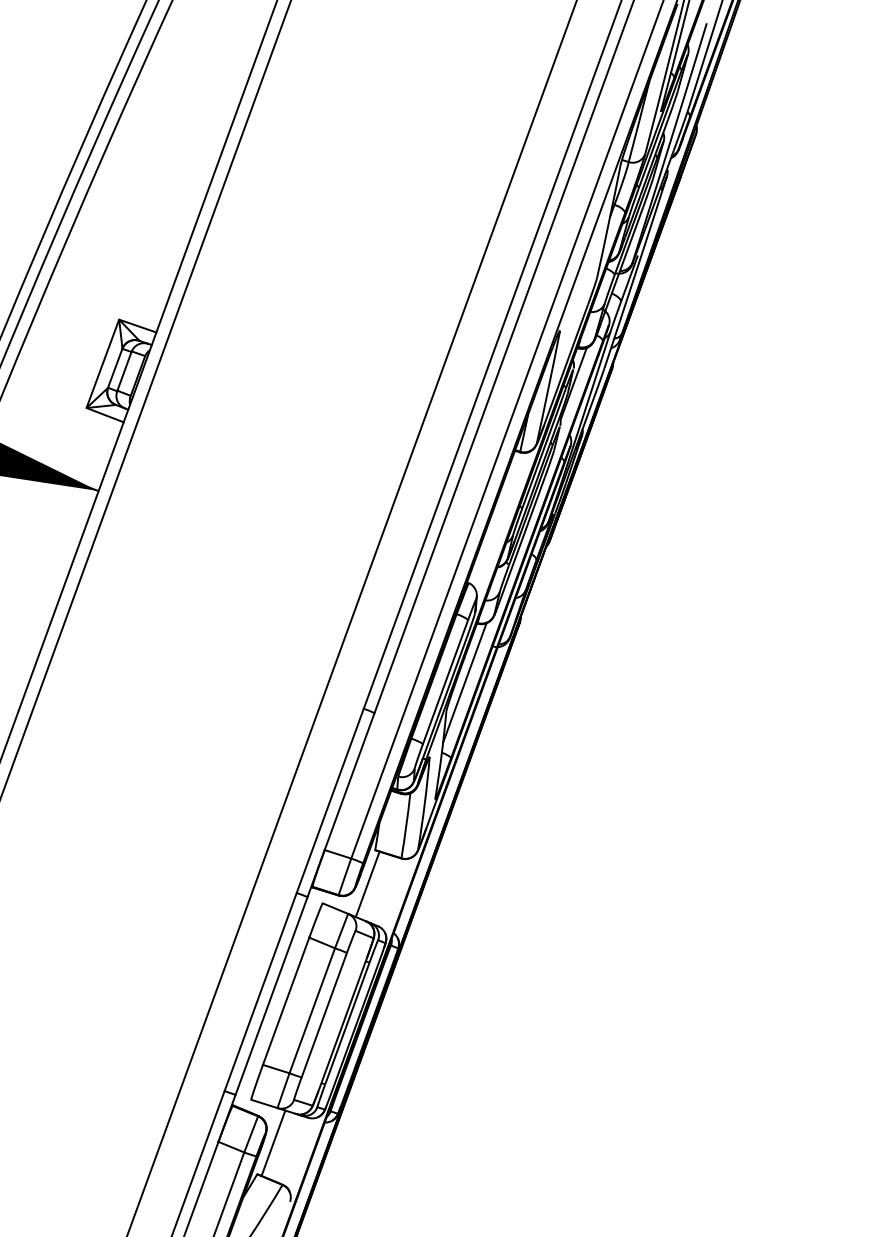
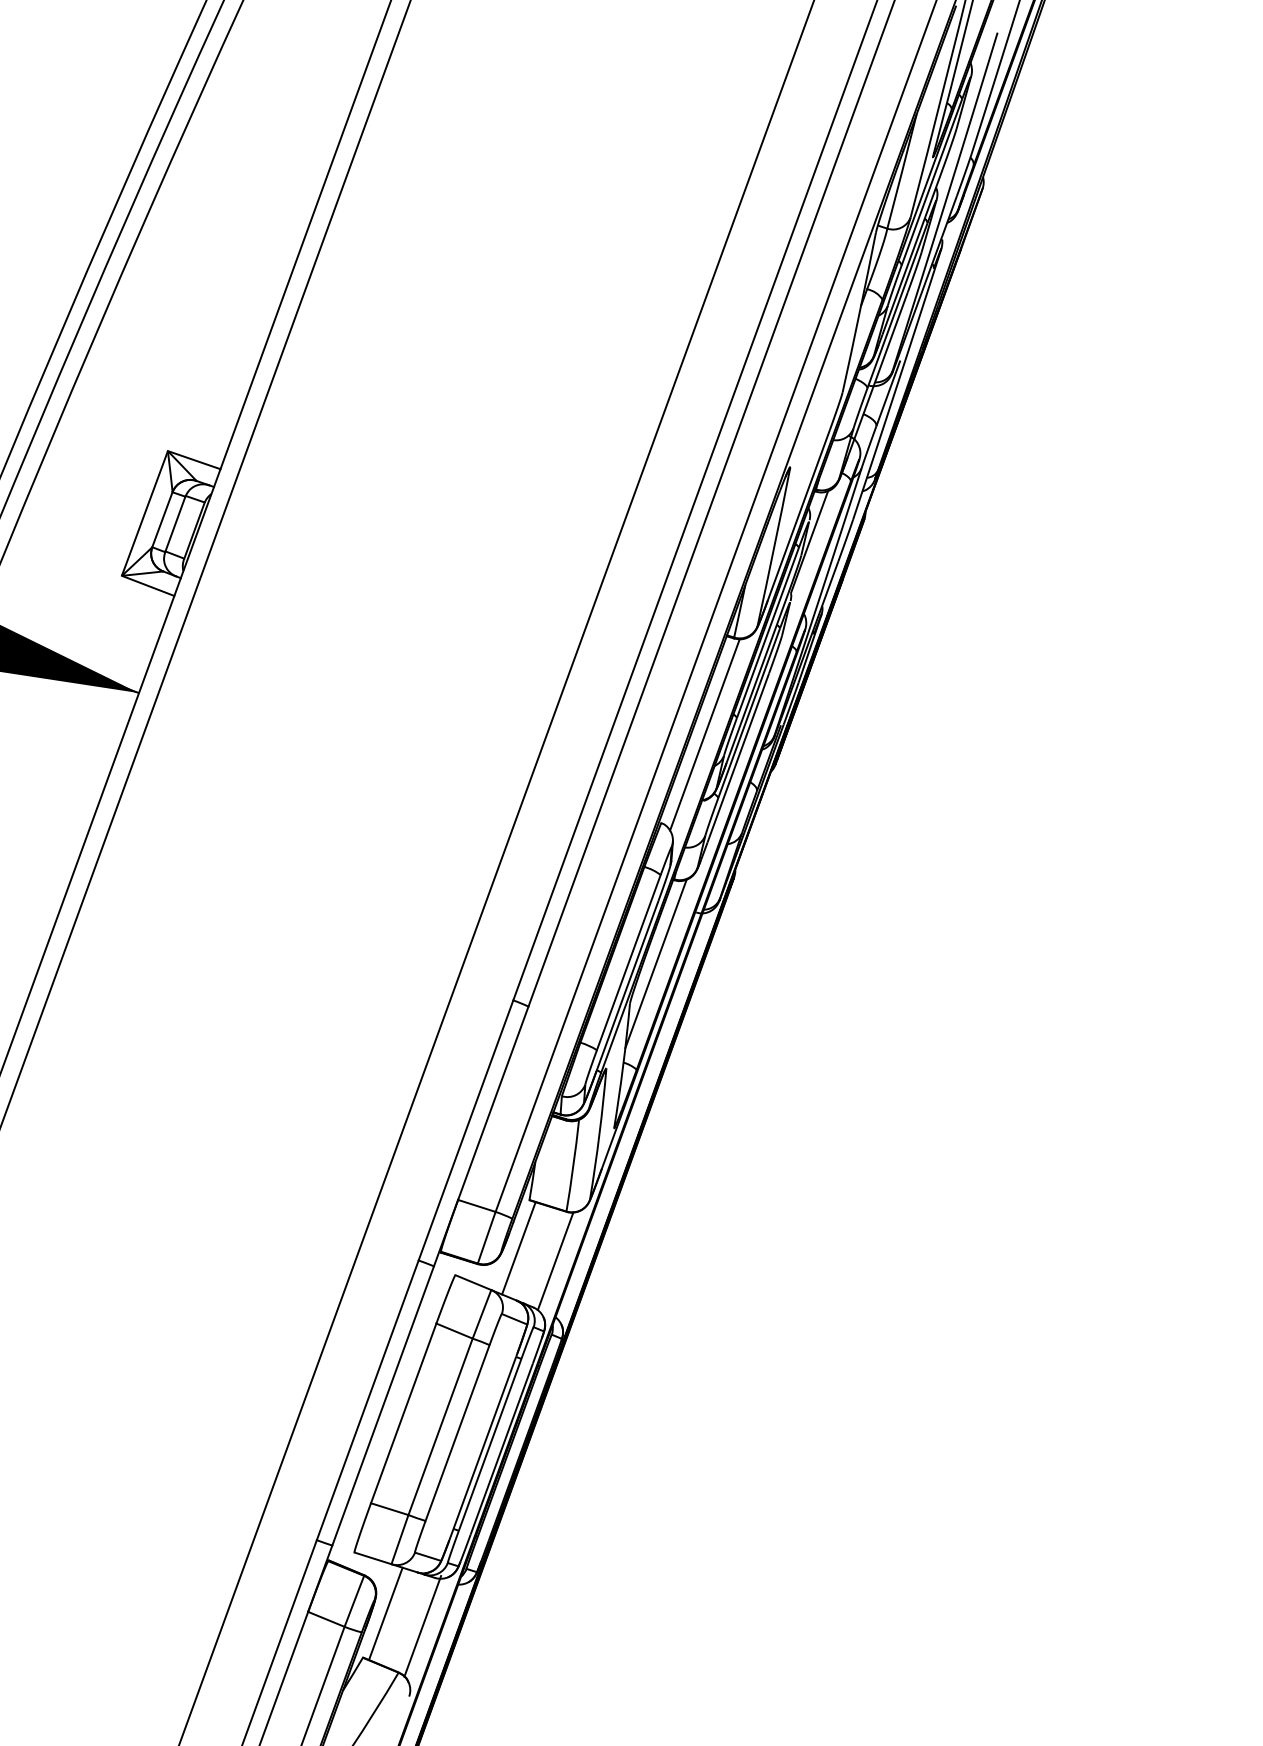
line: (499, 520) -> (704, 734), added
line: (393, 893) -> (555, 1261), added
line: (299, 1152) -> (422, 1626), added

